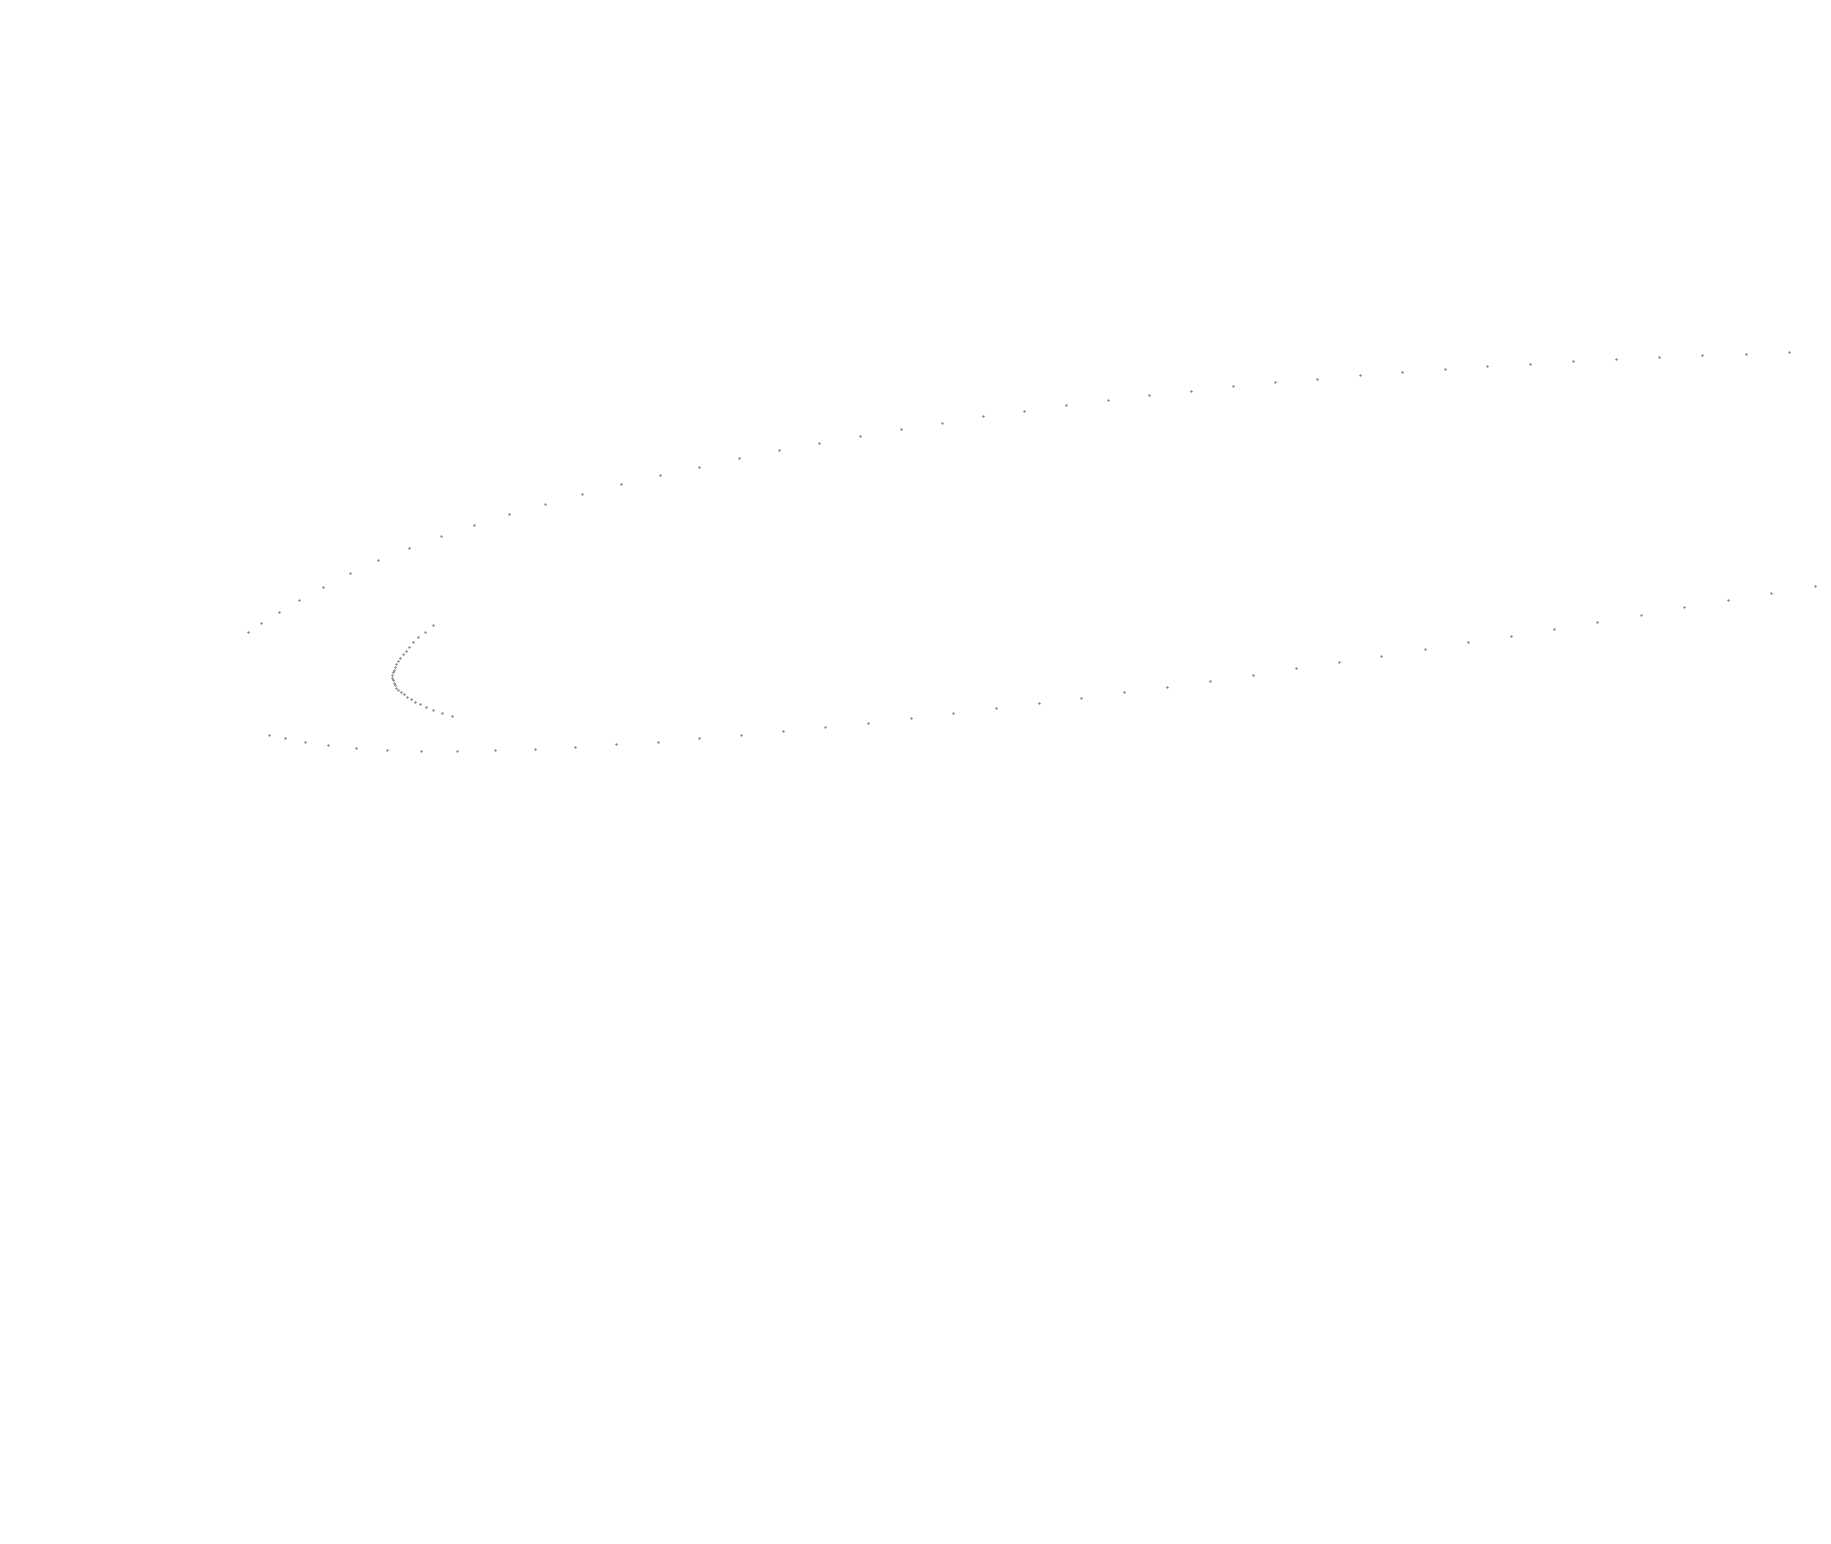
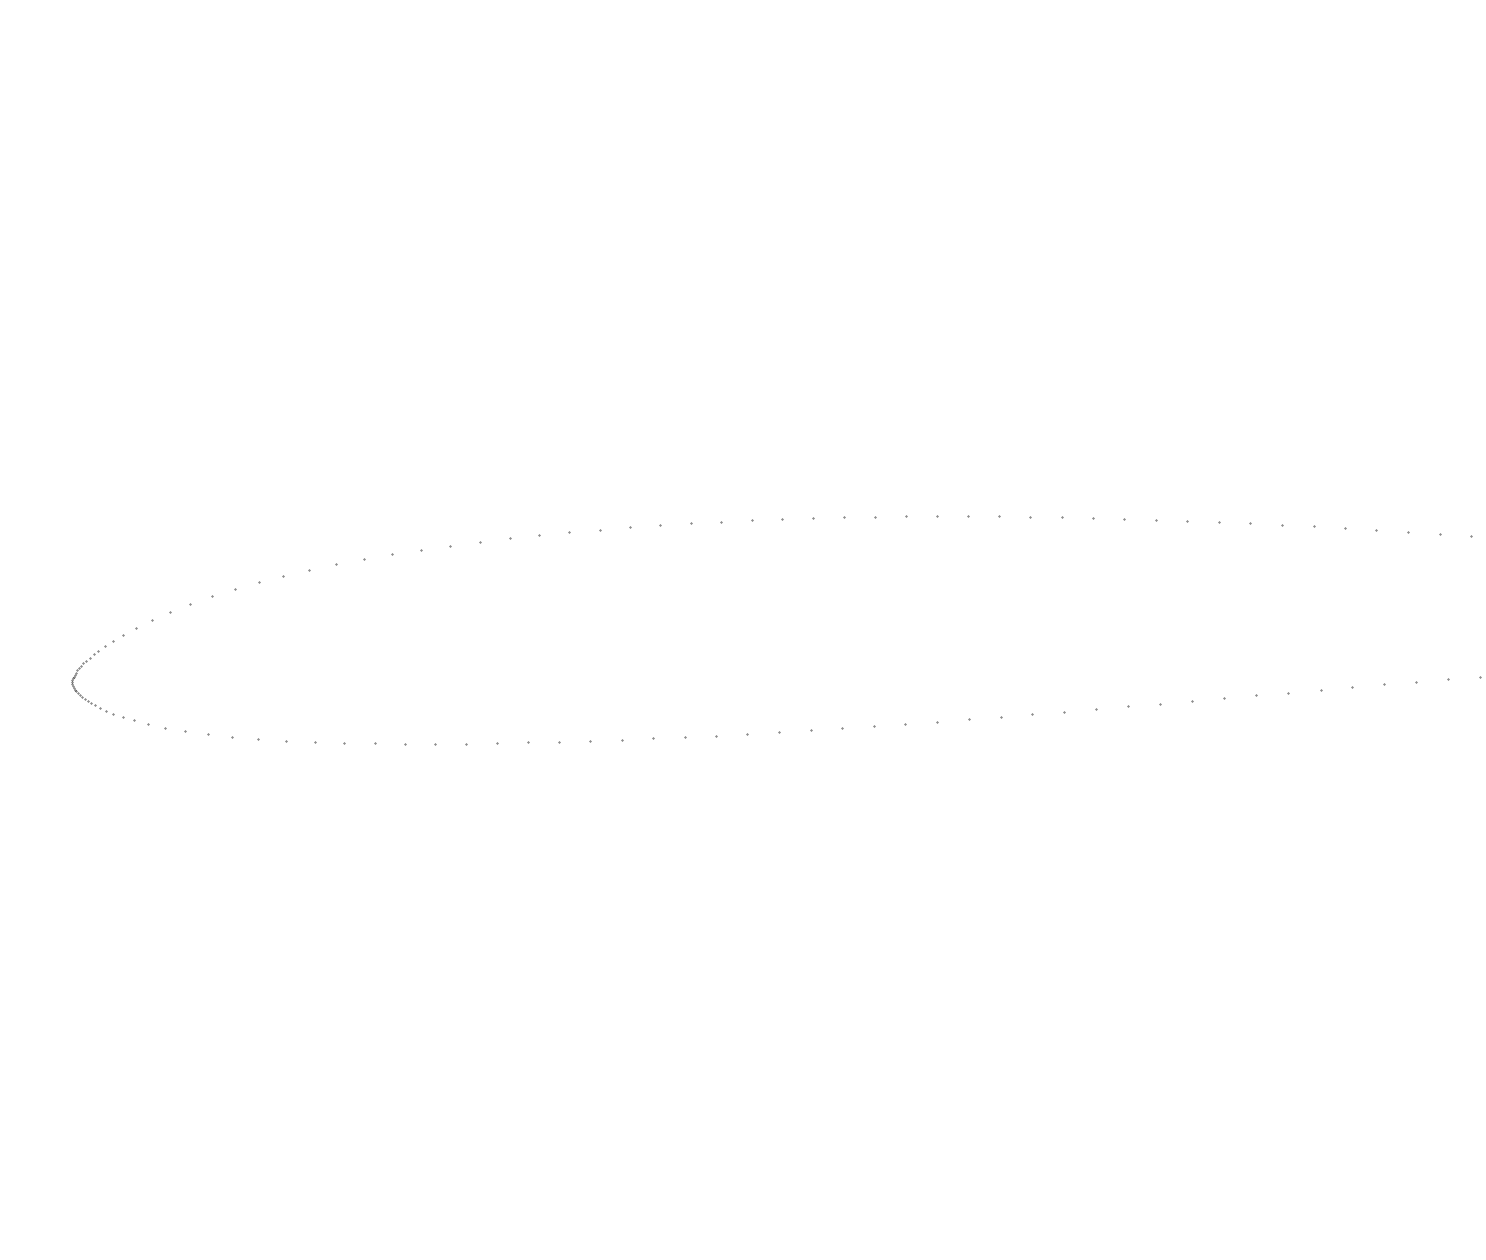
part: (398, 665) -> (77, 673), moved

